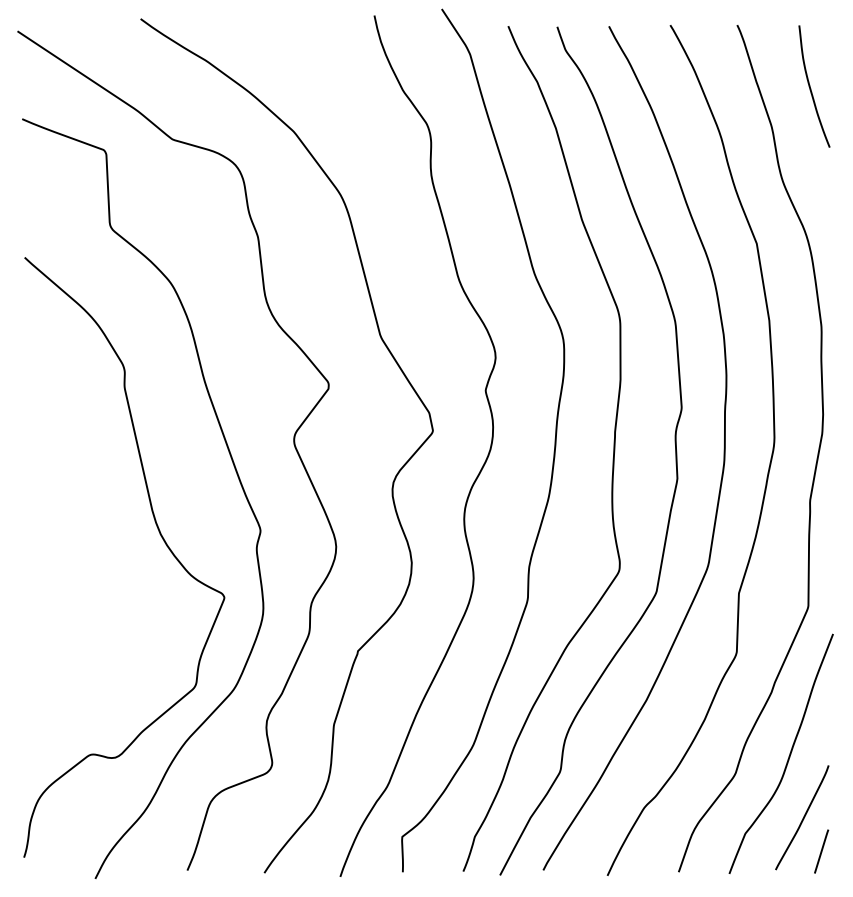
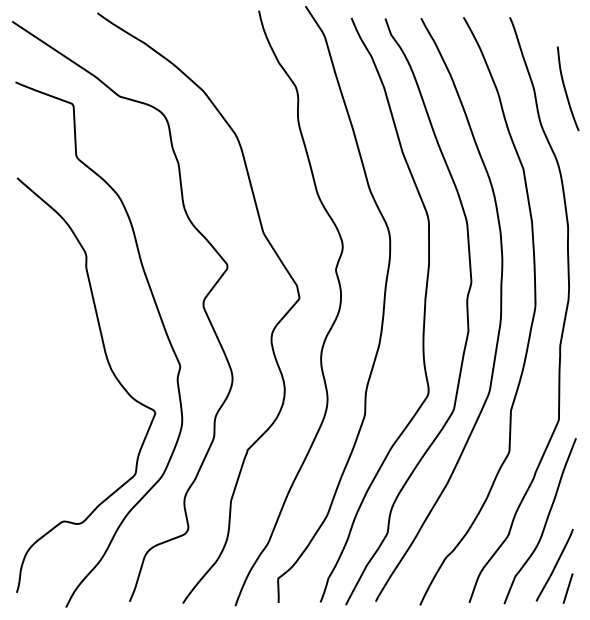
curve: (810, 86) -> (565, 88), moved

